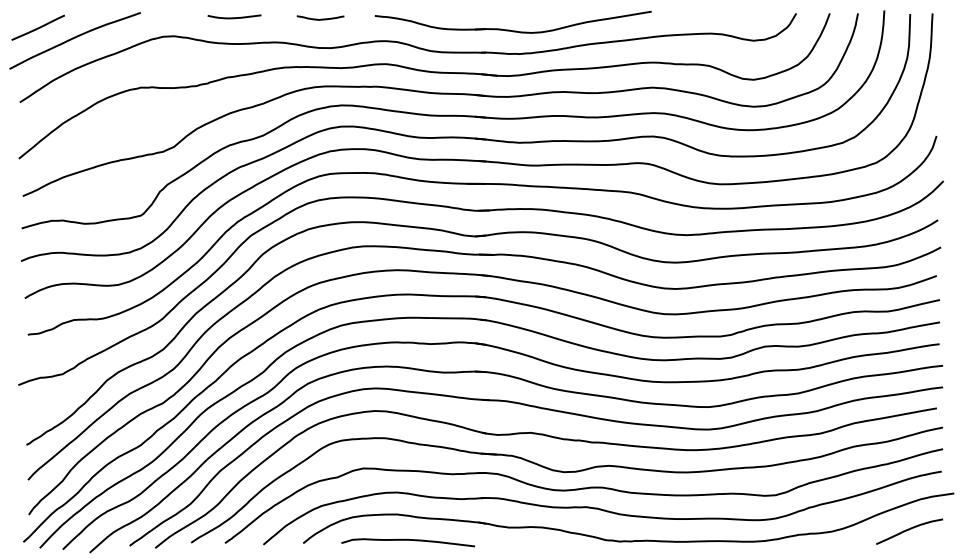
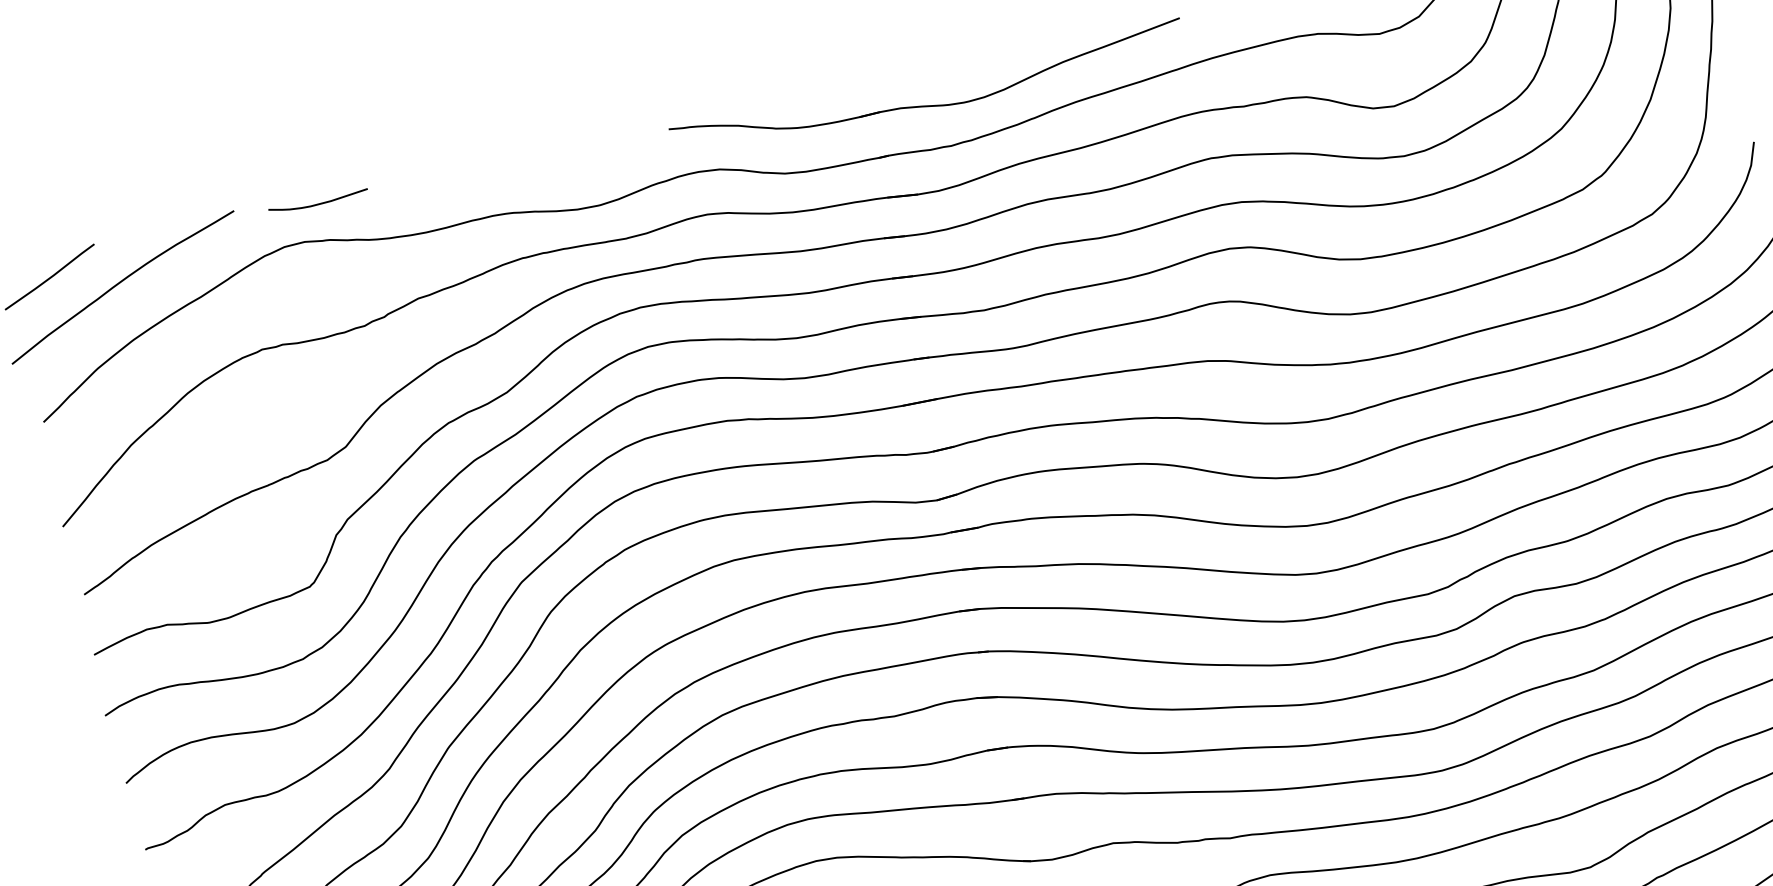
curve: (234, 17) -> (318, 202), moved
curve: (320, 18) -> (569, 154), removed

